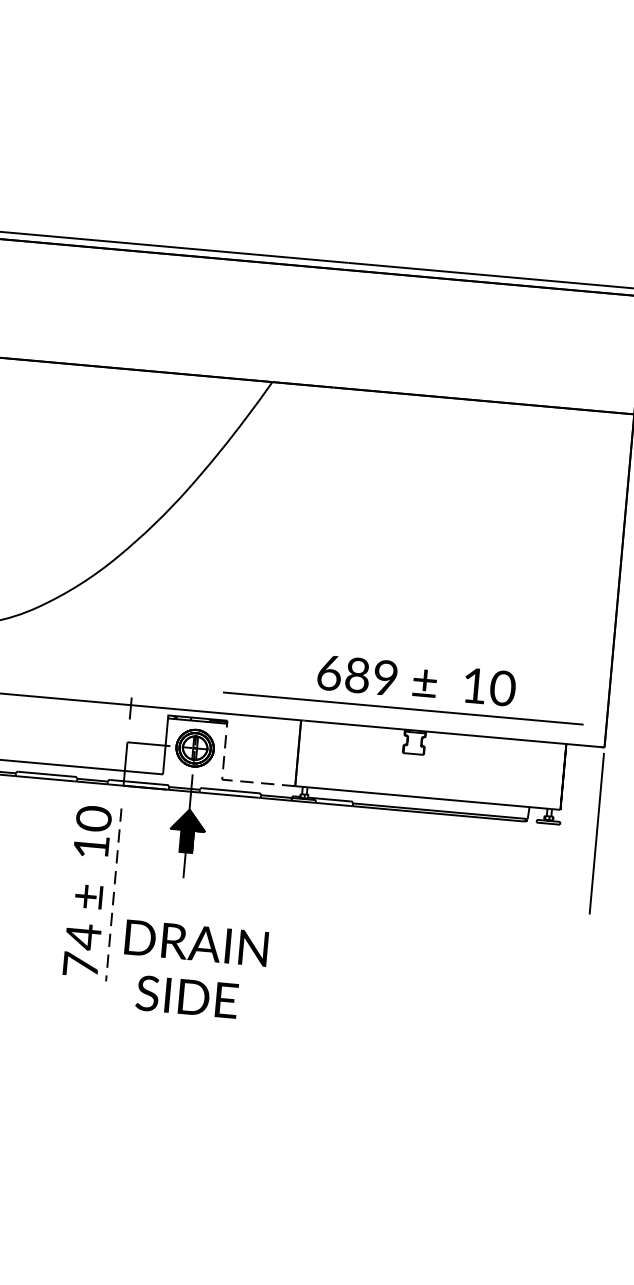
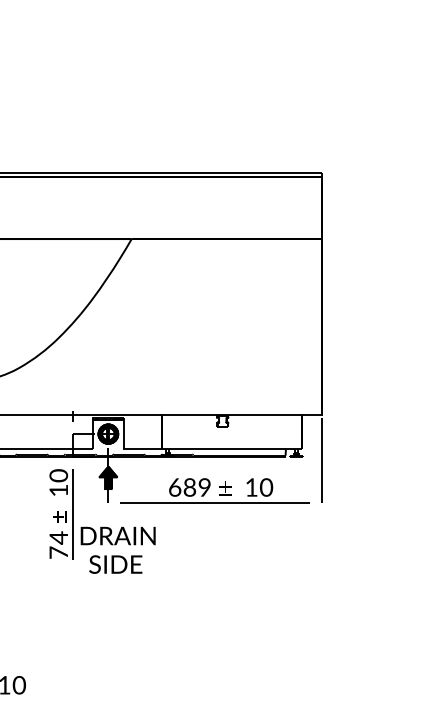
part: (403, 685) -> (214, 490), moved
line: (226, 780) -> (126, 449), dashed -> solid
line: (113, 894) -> (72, 514), dashed -> solid

